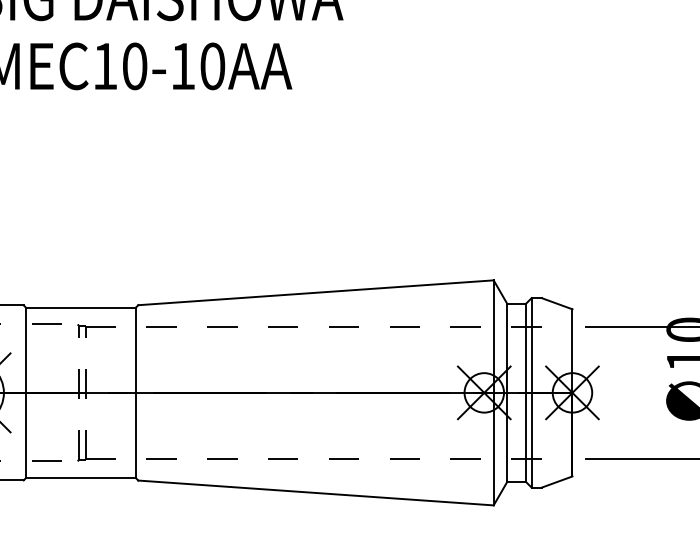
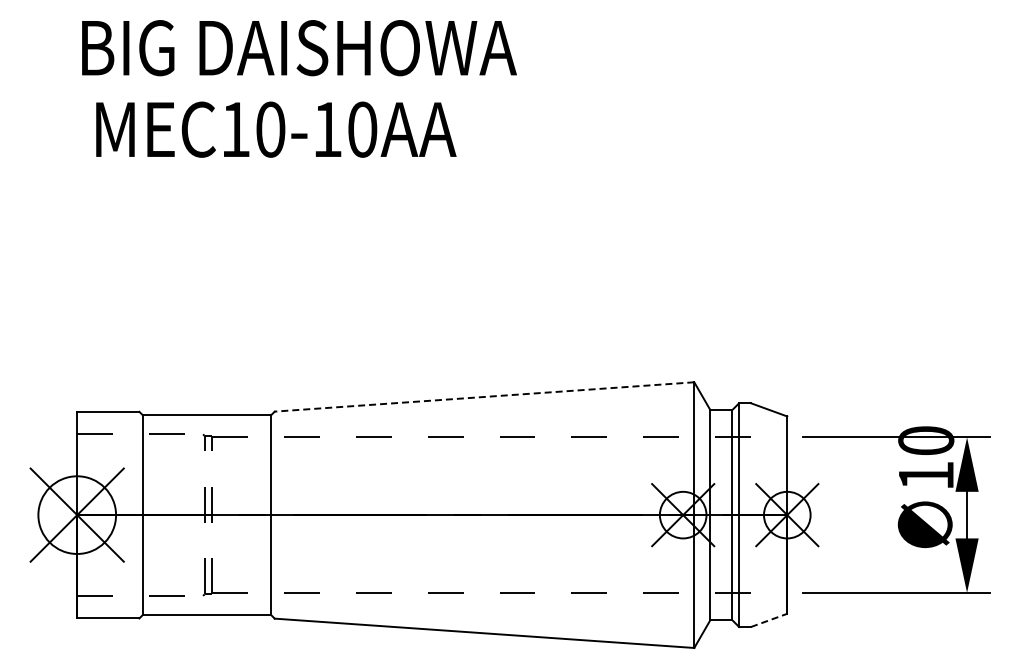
line: (316, 292) -> (484, 396), solid -> dashed
line: (557, 482) -> (769, 620), solid -> dashed

